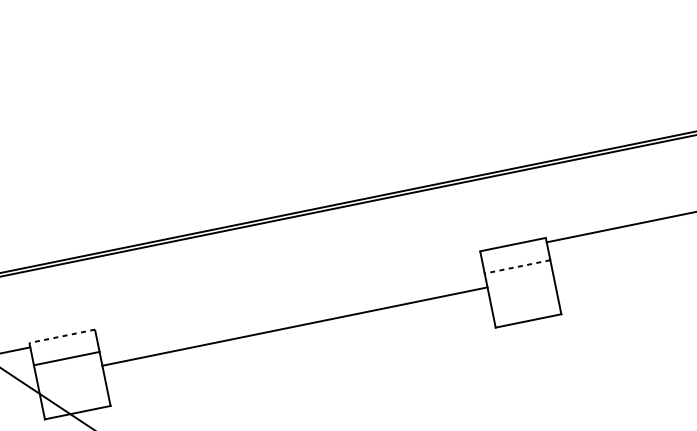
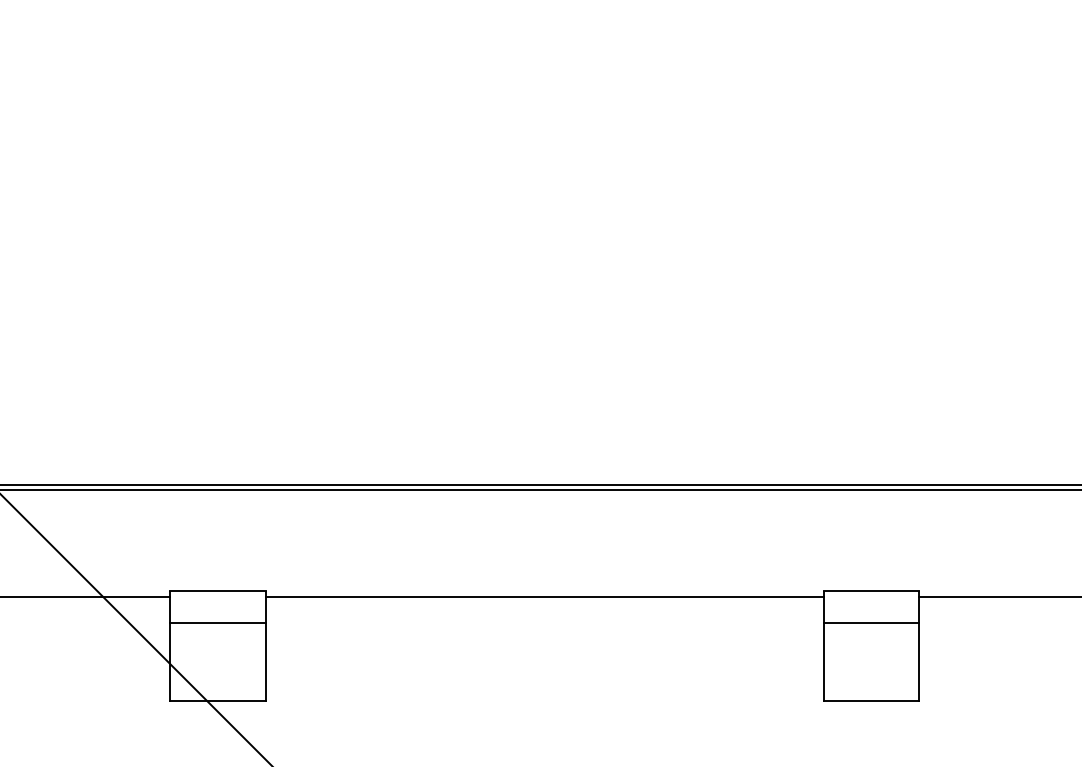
line: (517, 266) -> (871, 622), dashed -> solid
line: (294, 326) -> (544, 596), moved
line: (62, 336) -> (218, 590), dashed -> solid

